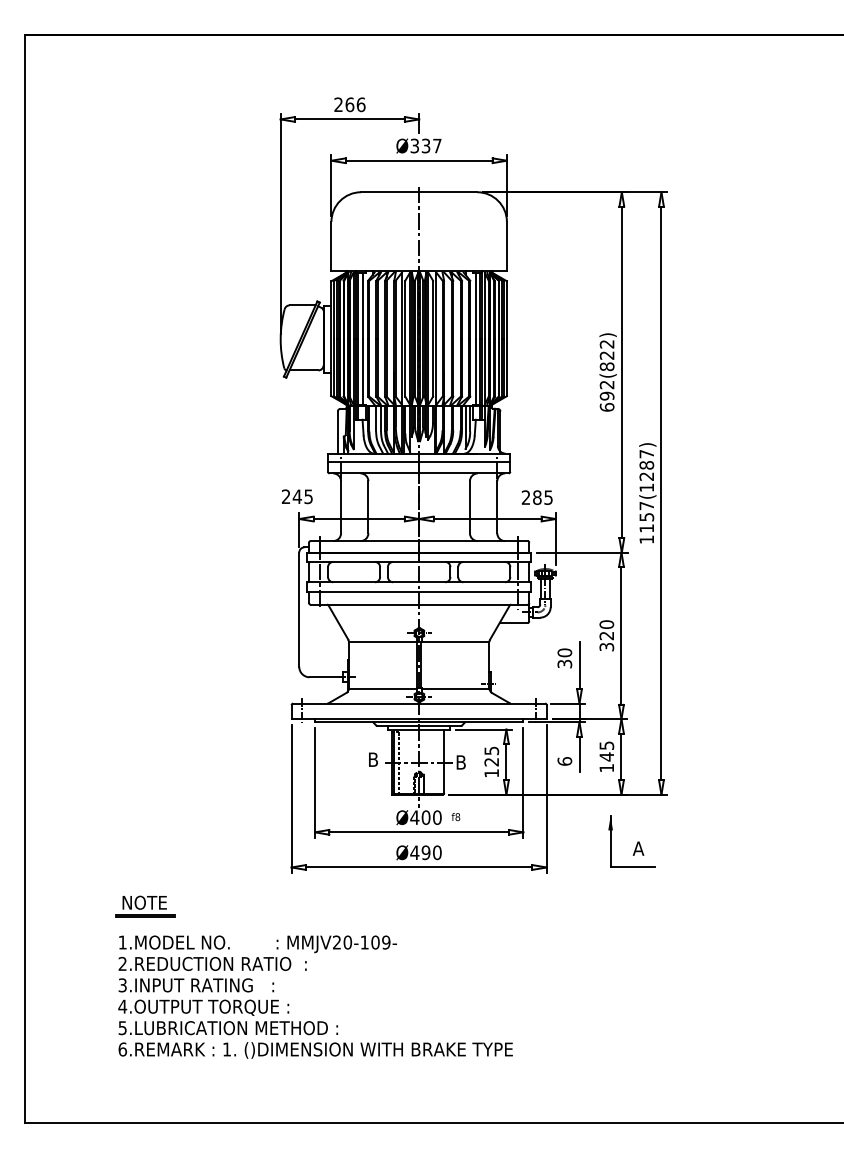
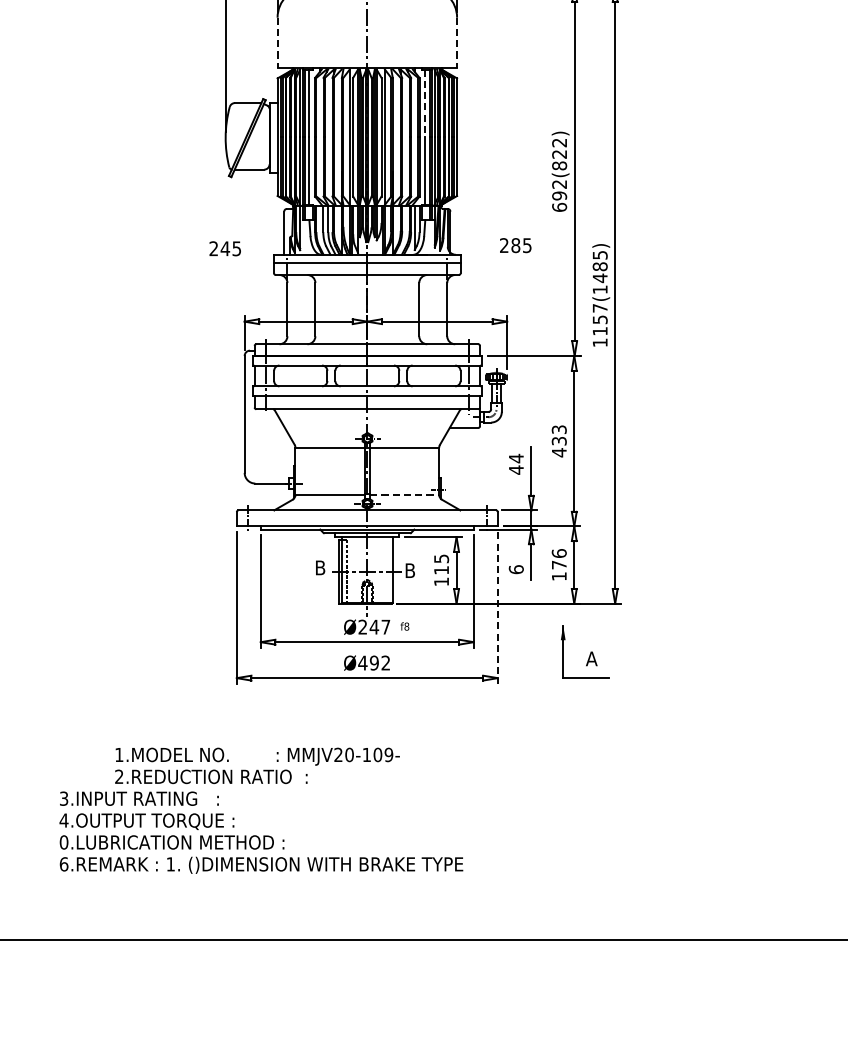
line: (331, 246) -> (277, 42), solid -> dashed
line: (506, 246) -> (456, 42), solid -> dashed
line: (475, 306) -> (424, 104), solid -> dashed
text: (646, 465) -> (599, 266), 1157(1287) -> 1157(1485)
text: (297, 496) -> (225, 248), moved
text: (536, 497) -> (514, 245), moved
text: (606, 635) -> (558, 440), 320 -> 433
text: (564, 658) -> (515, 464), 30 -> 44
line: (455, 688) -> (404, 495), solid -> dashed
text: (606, 751) -> (558, 559), 145 -> 176
text: (491, 762) -> (441, 570), 125 -> 115
line: (546, 799) -> (497, 608), solid -> dashed
text: (425, 817) -> (373, 627), Ø400 -> Ø247
text: (437, 852) -> (386, 662), Ø490 -> Ø492
part: (145, 906) -> (87, 718), removed
text: (257, 952) -> (257, 765), moved
text: (122, 1028) -> (63, 842), 5.LUBRICATION -> 0.LUBRICATION

